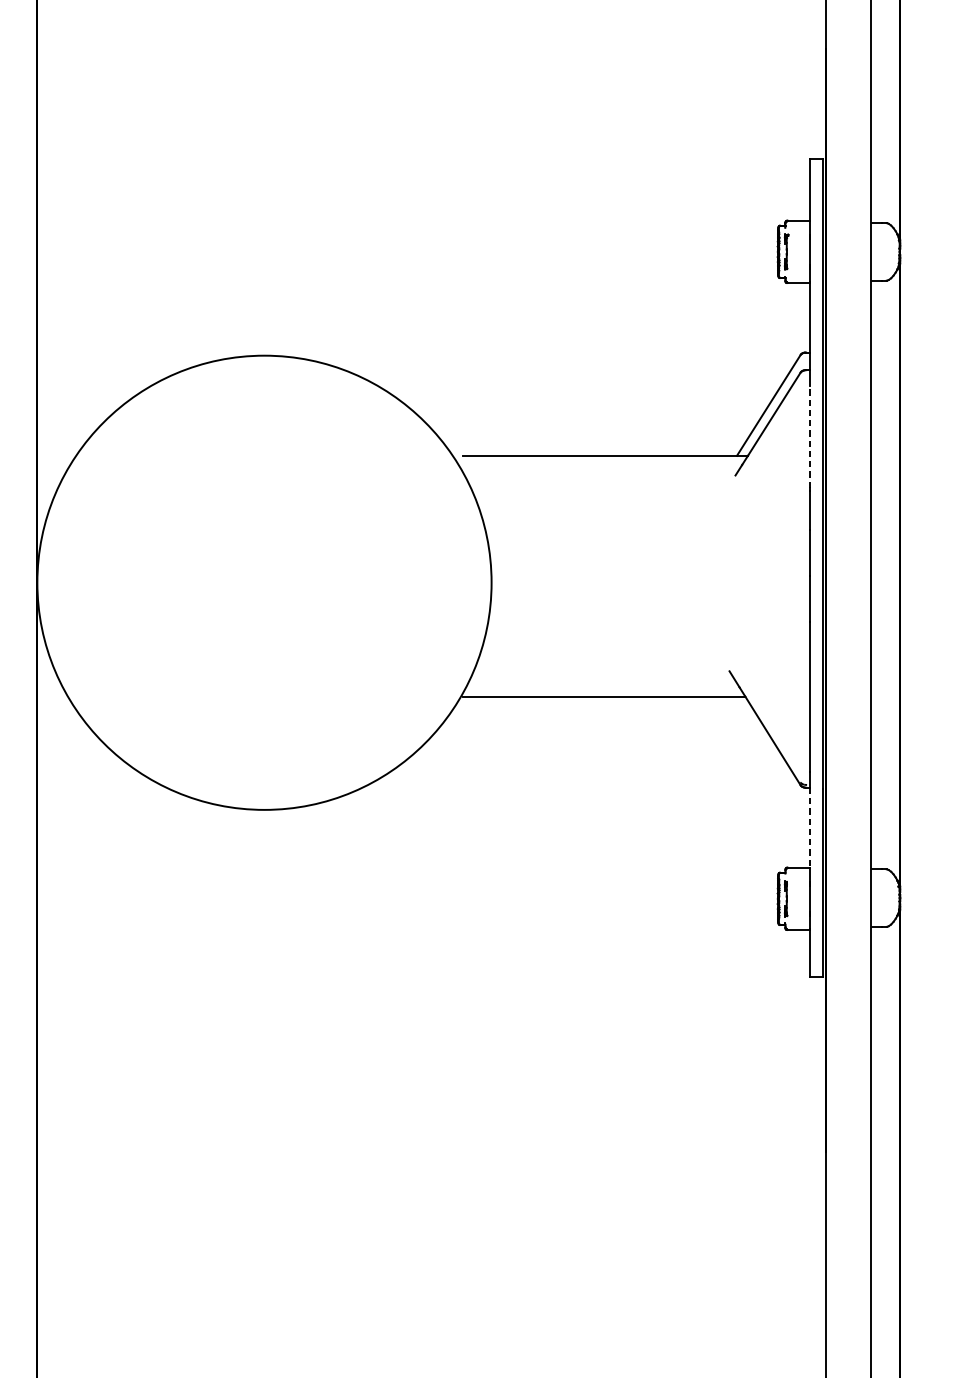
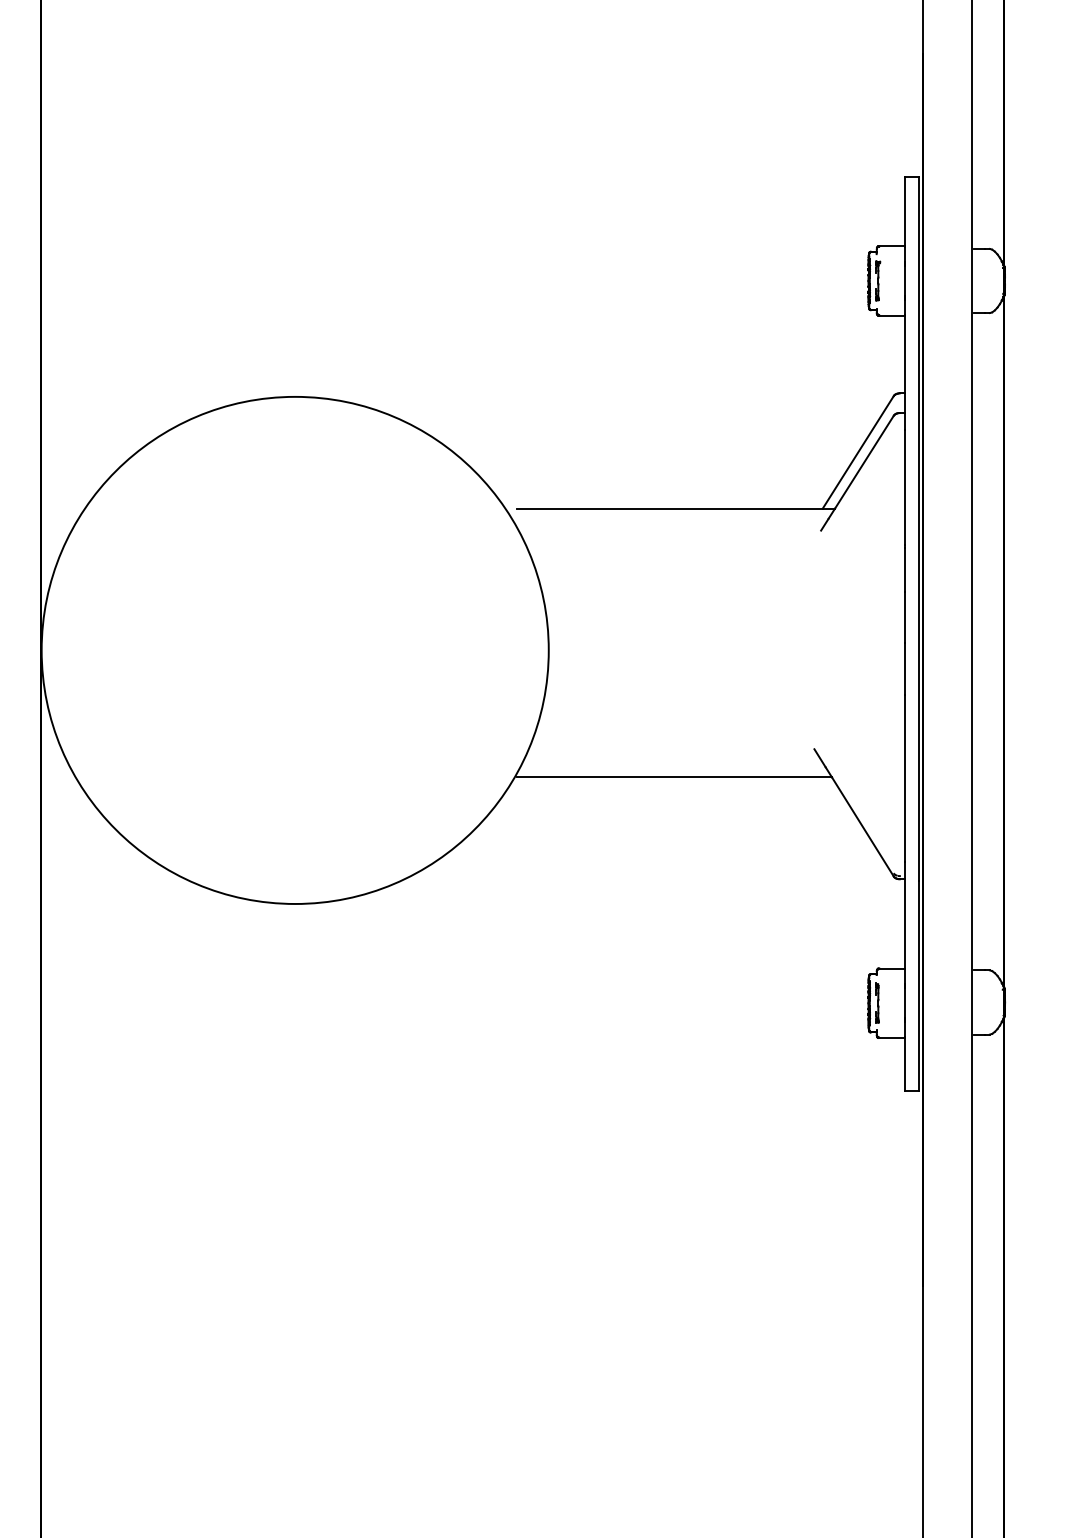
line: (810, 435) -> (904, 486), dashed -> solid
line: (810, 827) -> (904, 923), dashed -> solid

